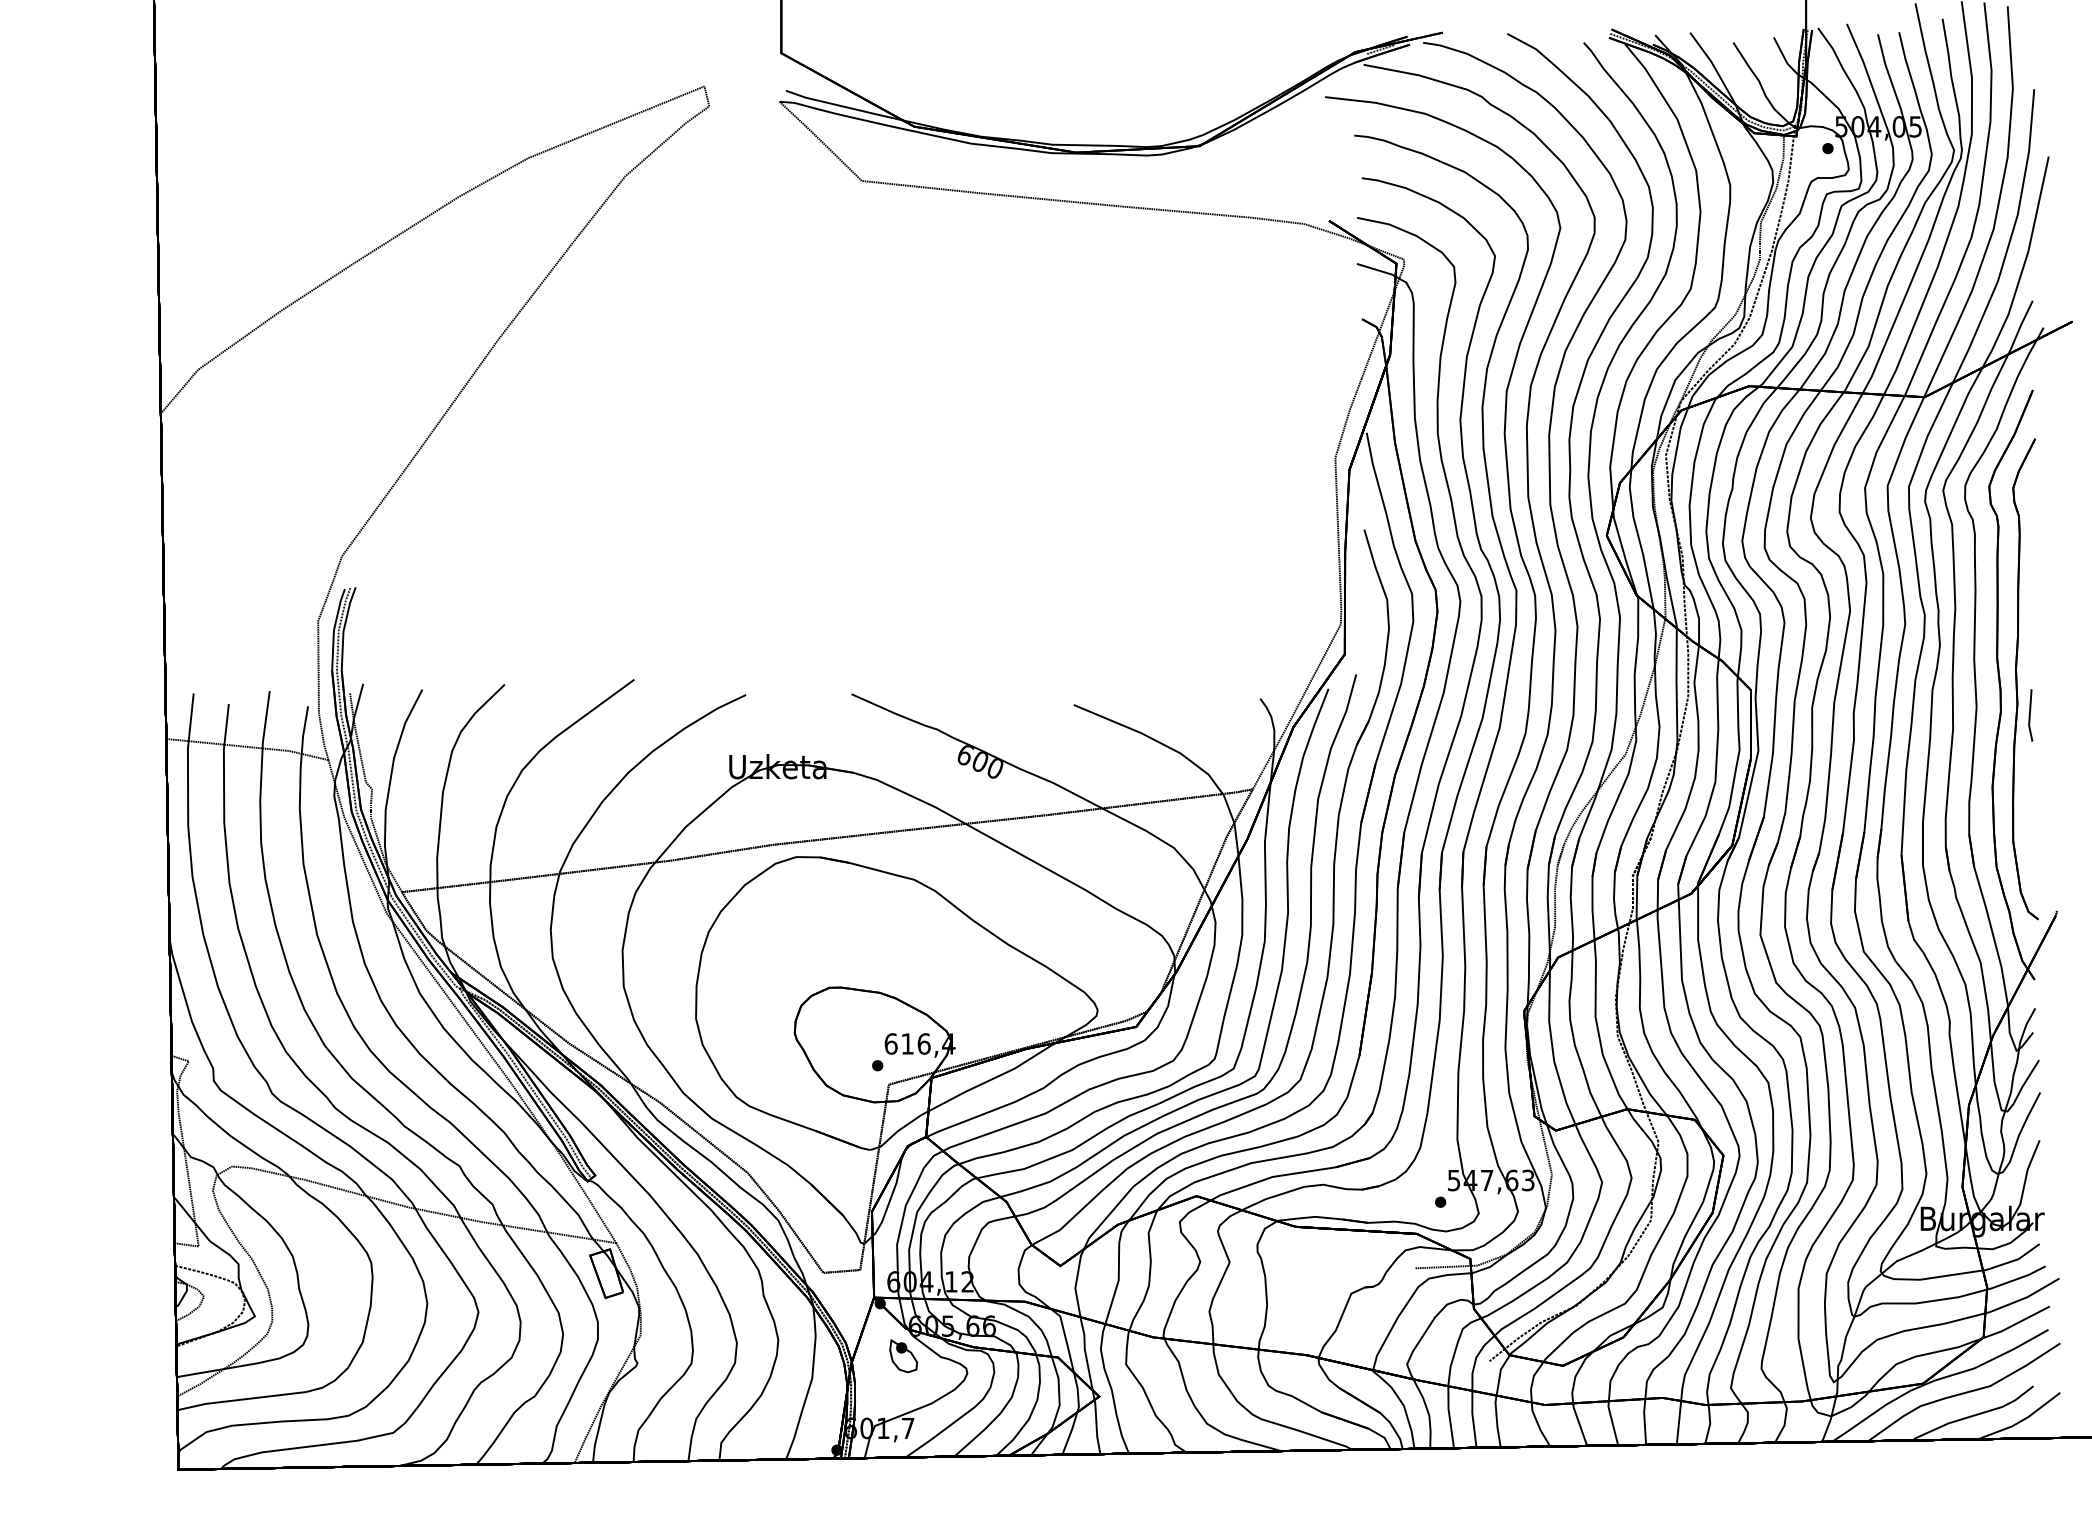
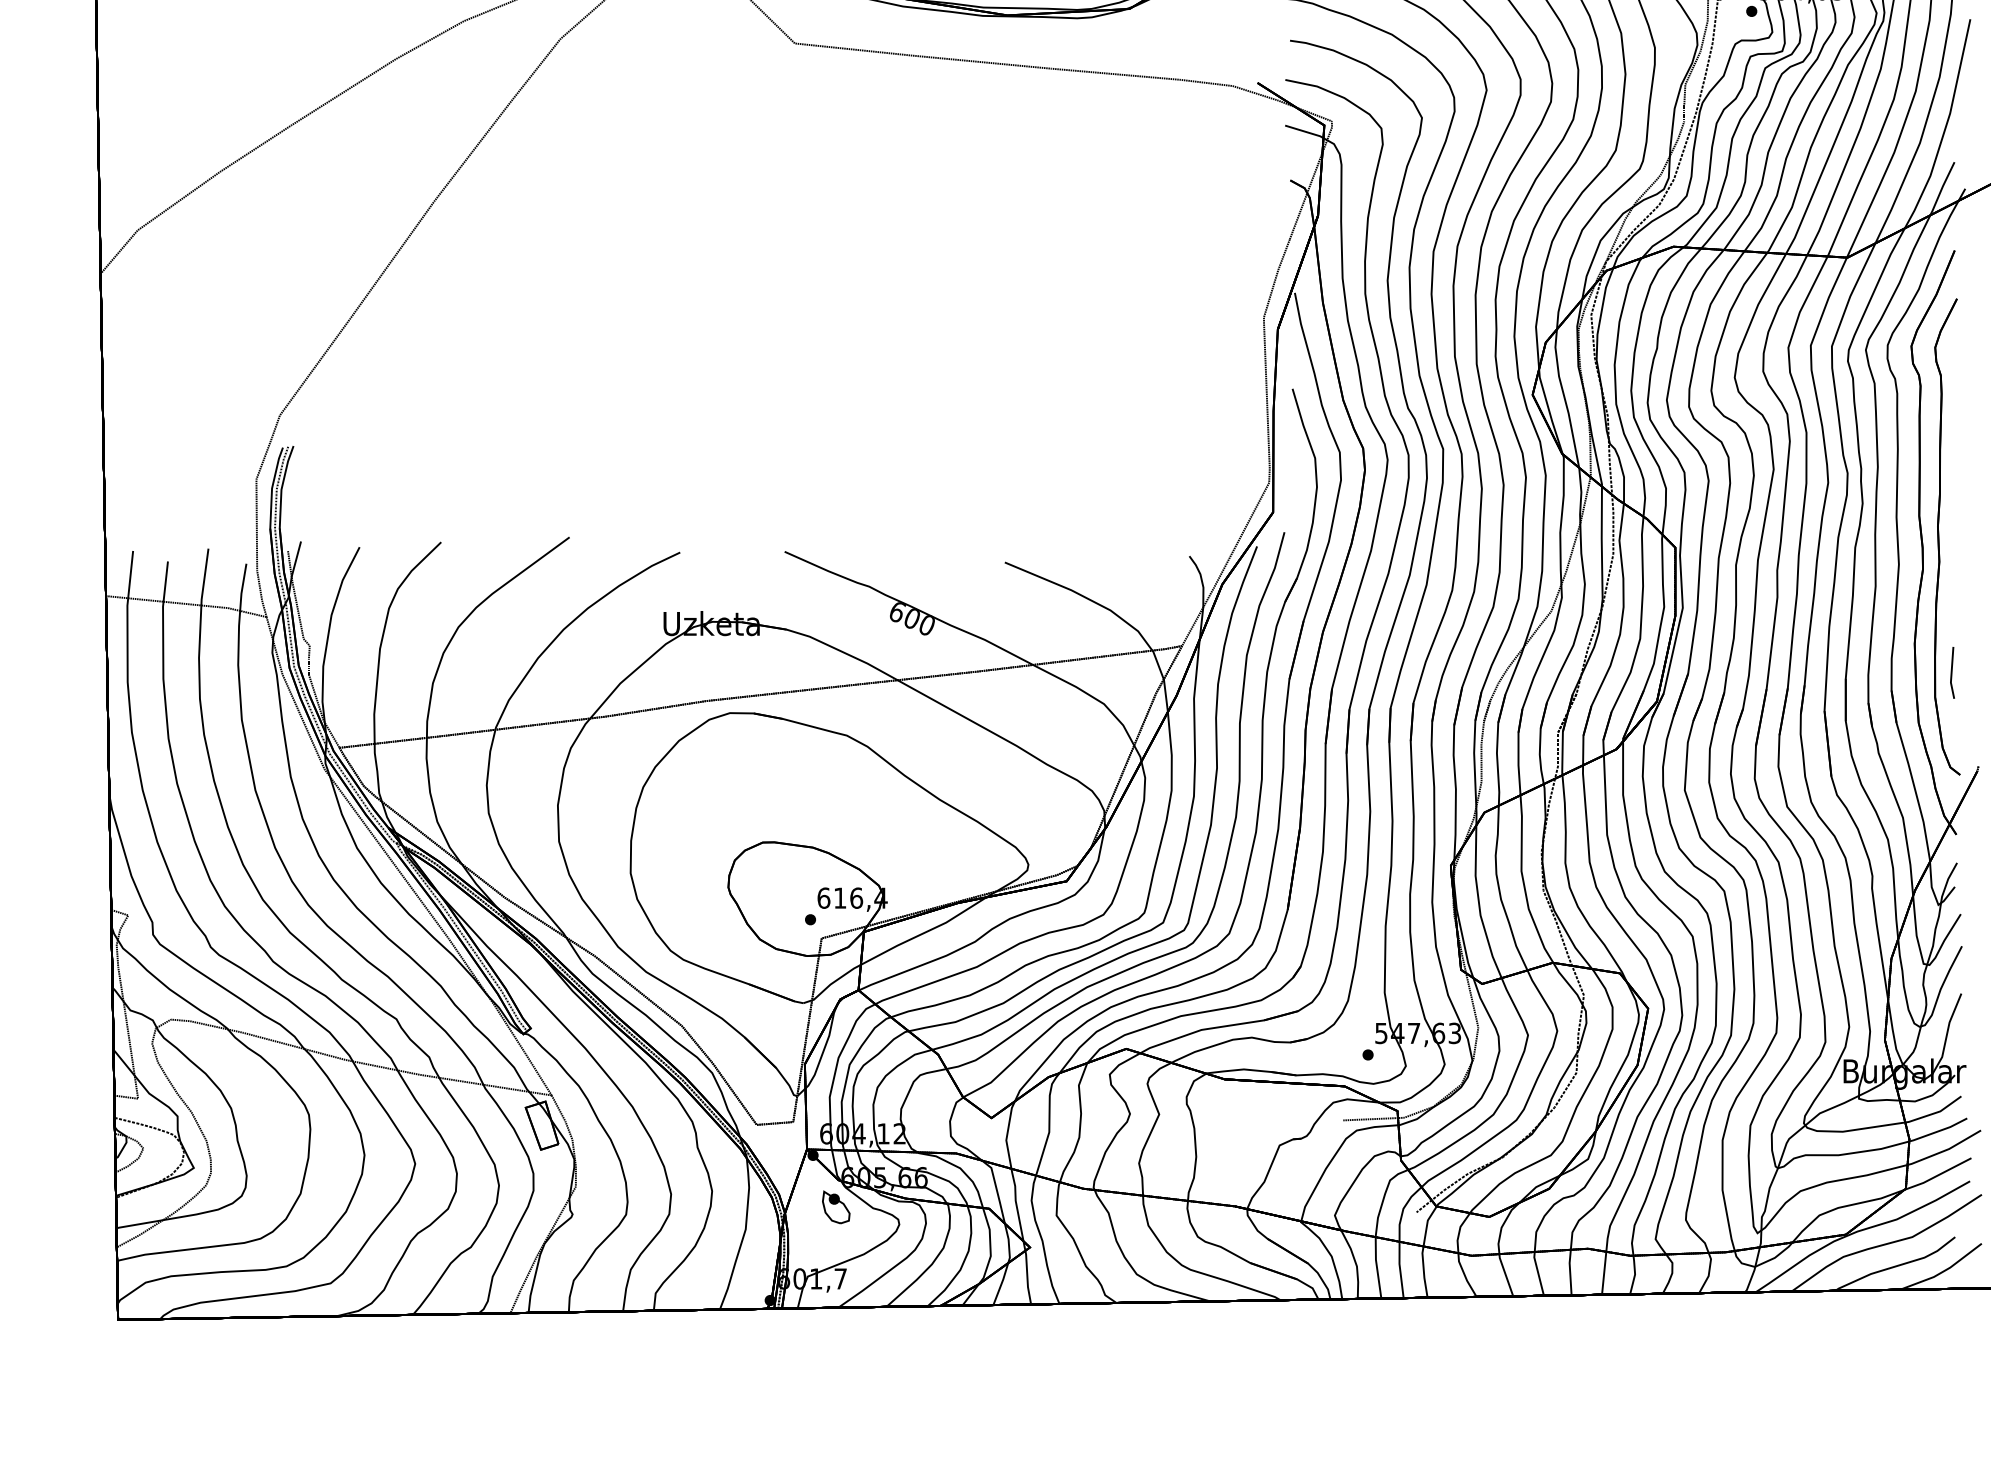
part: (2030, 715) -> (1952, 672), moved

